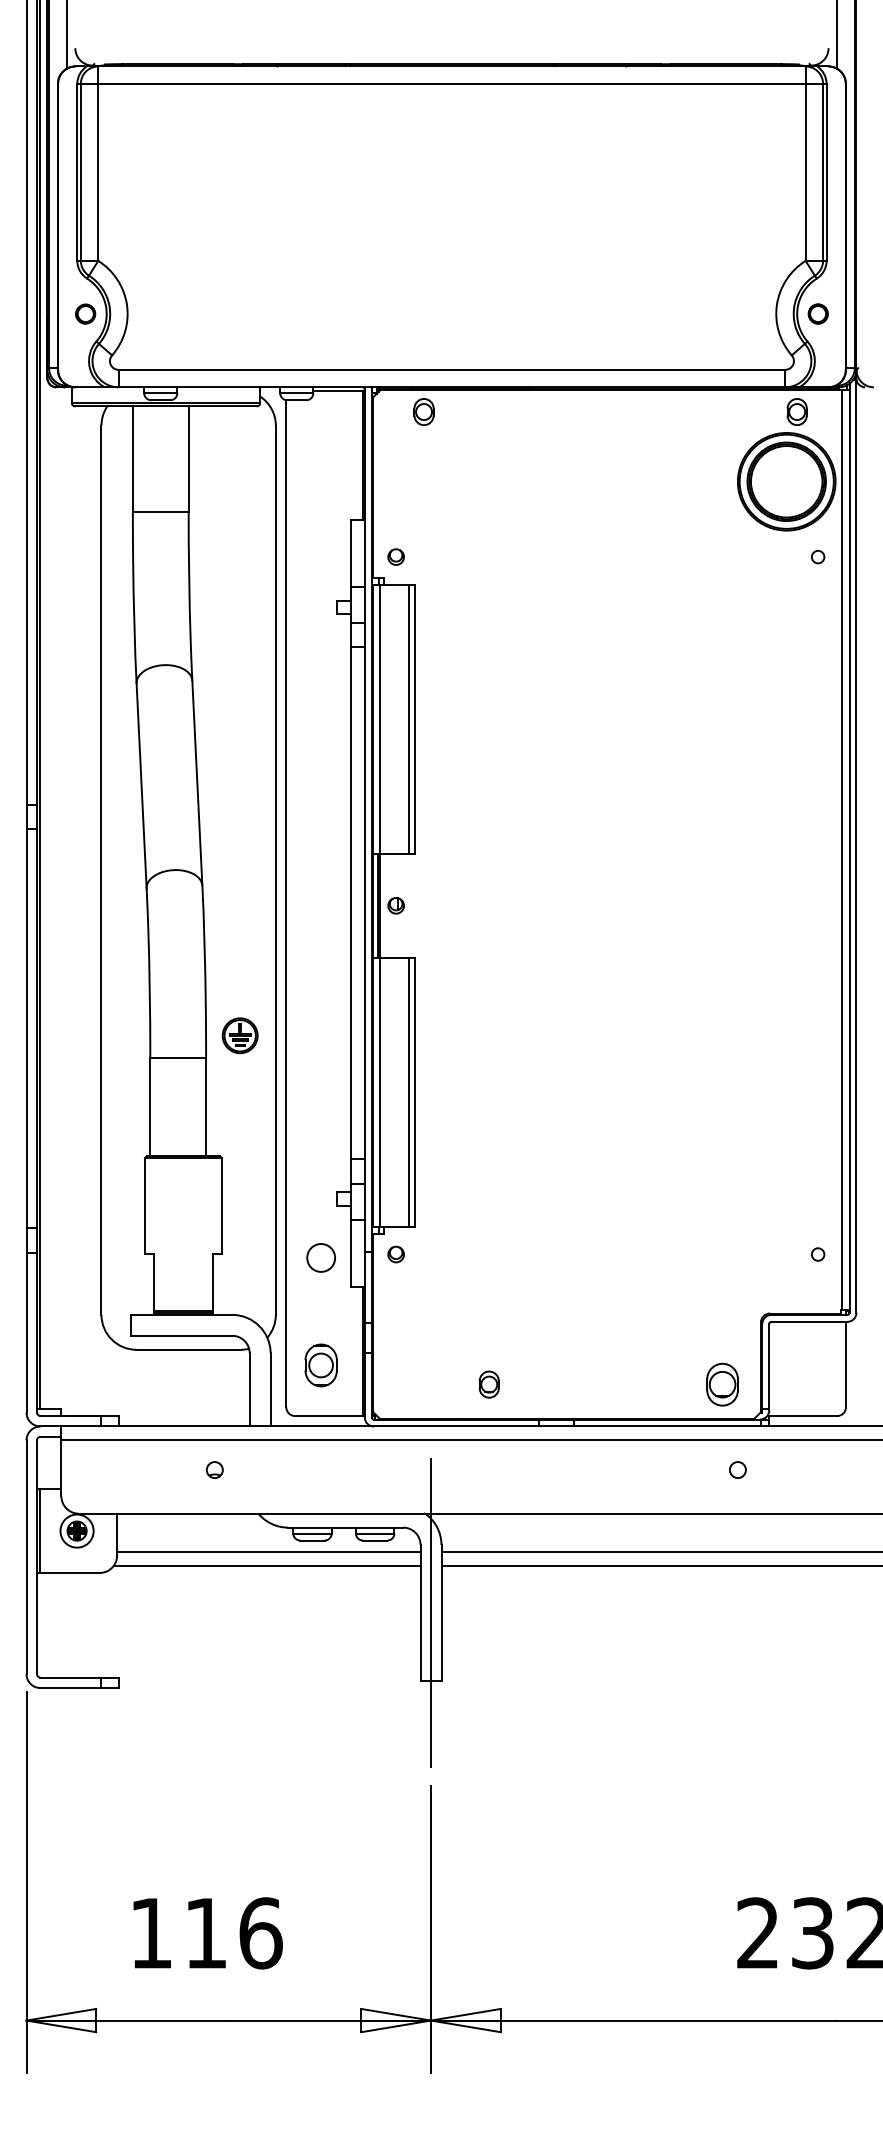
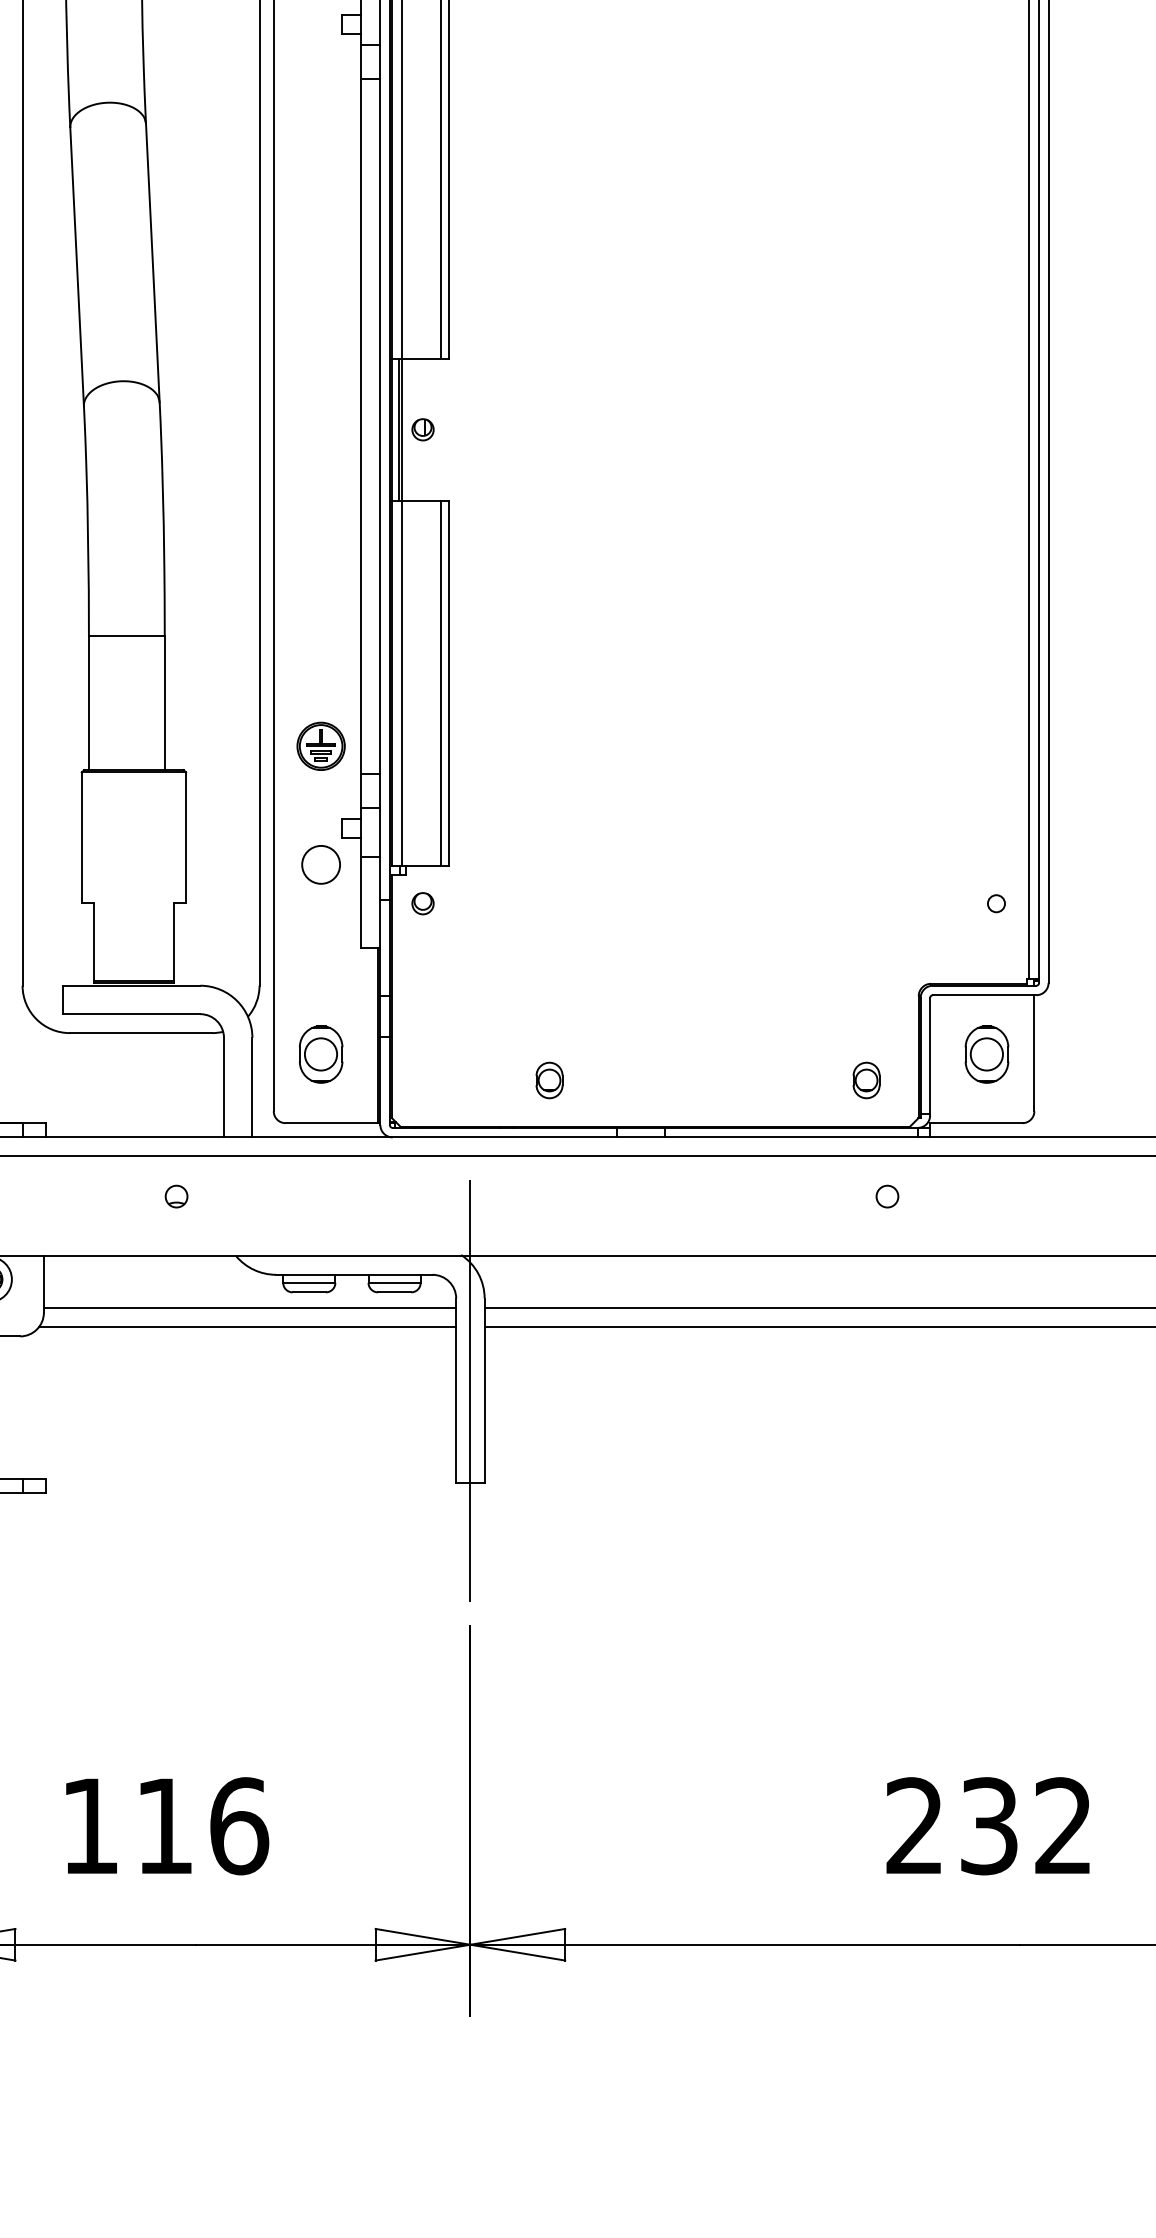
part: (239, 1035) -> (320, 746), moved
circle: (320, 1257) -> (320, 864), moved
part: (810, 1365) -> (986, 1054), added
part: (722, 1384) -> (866, 1080), size x0.62

